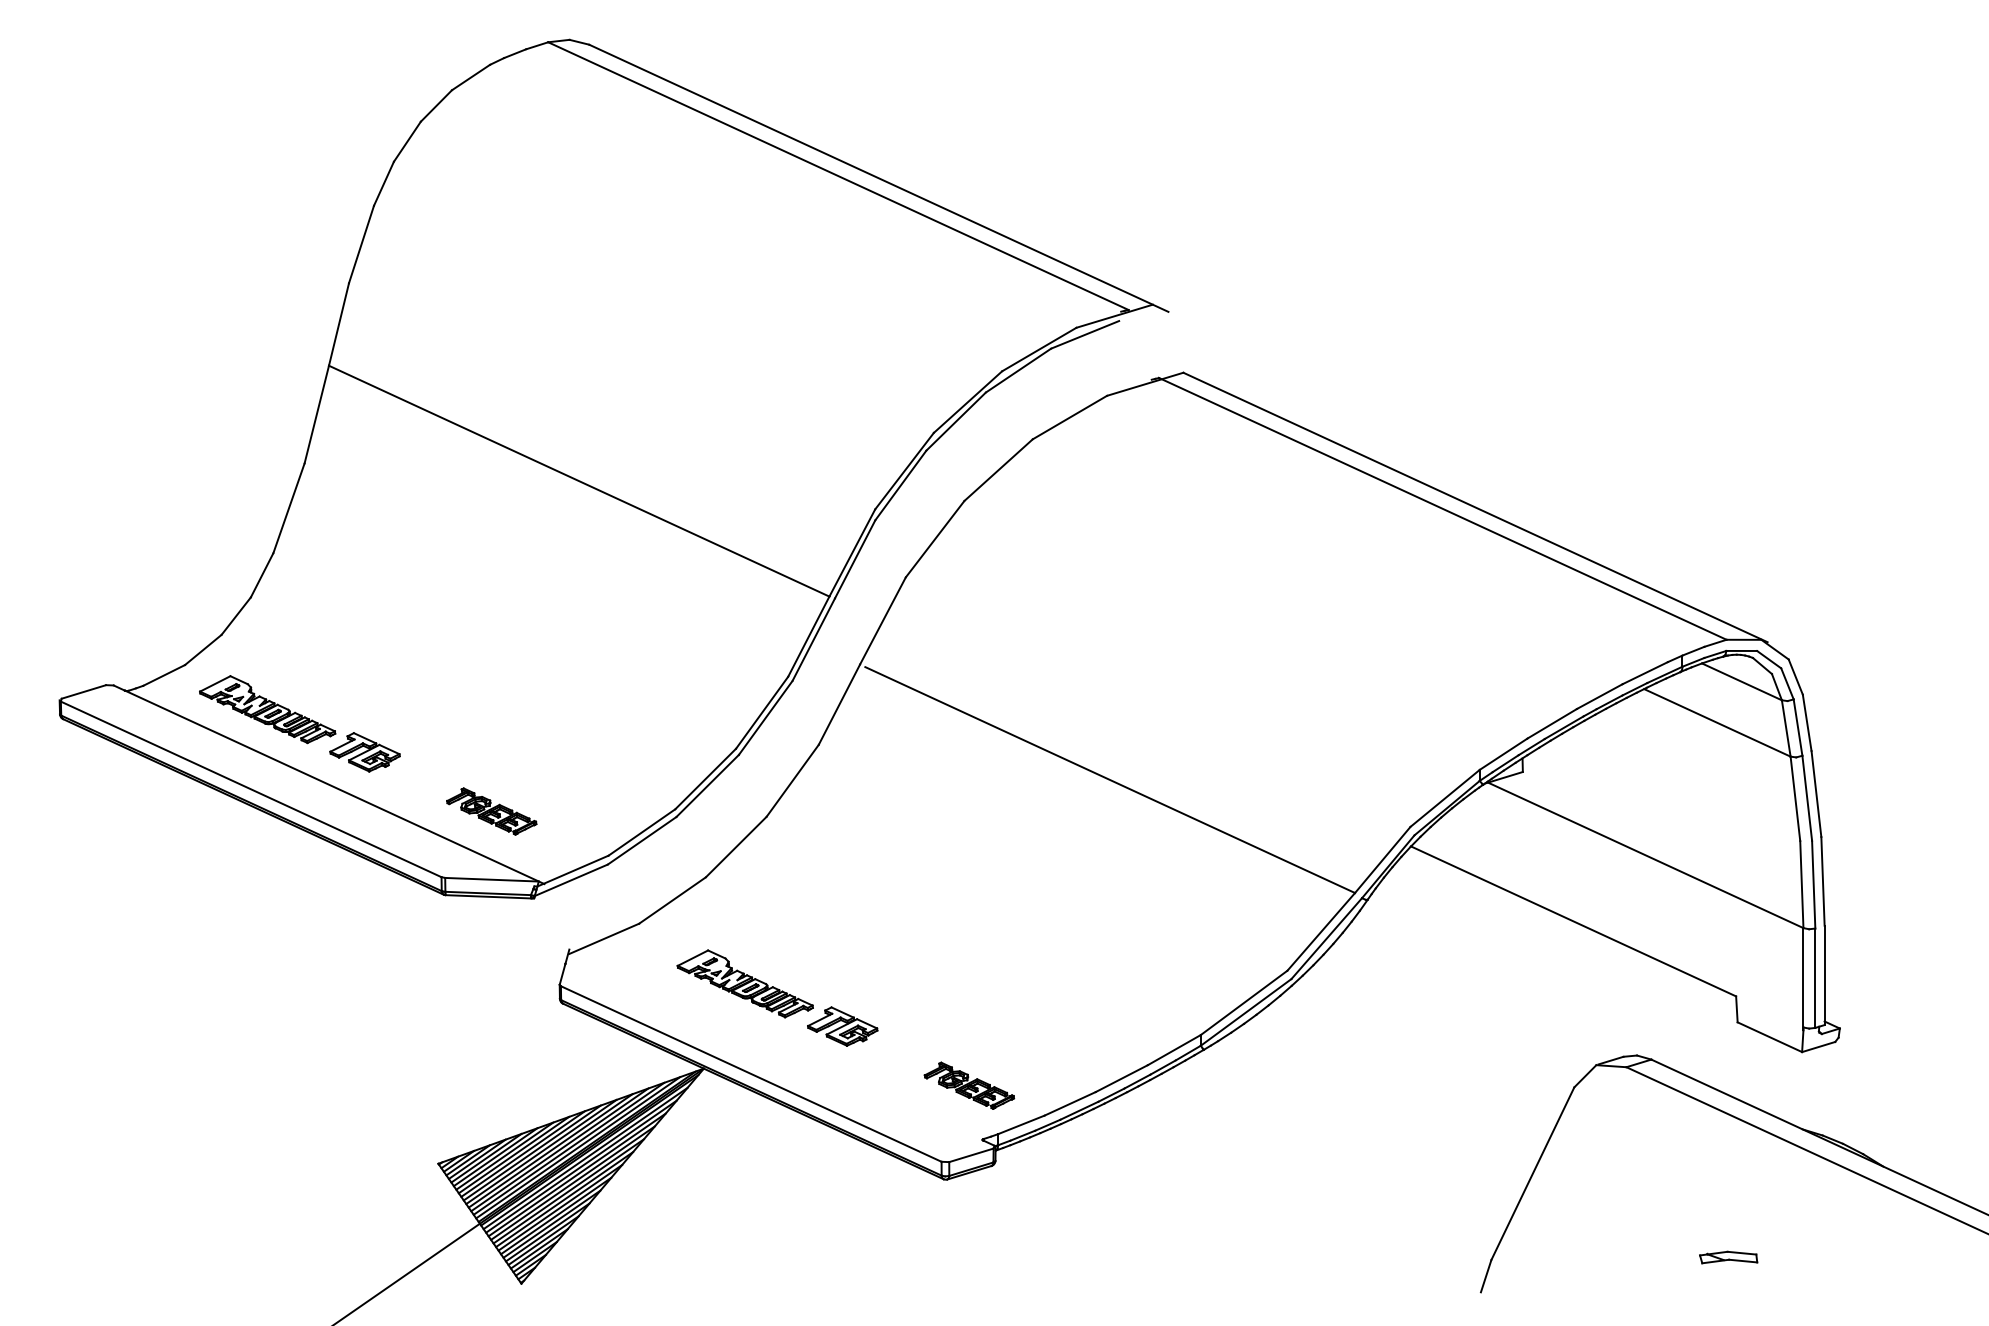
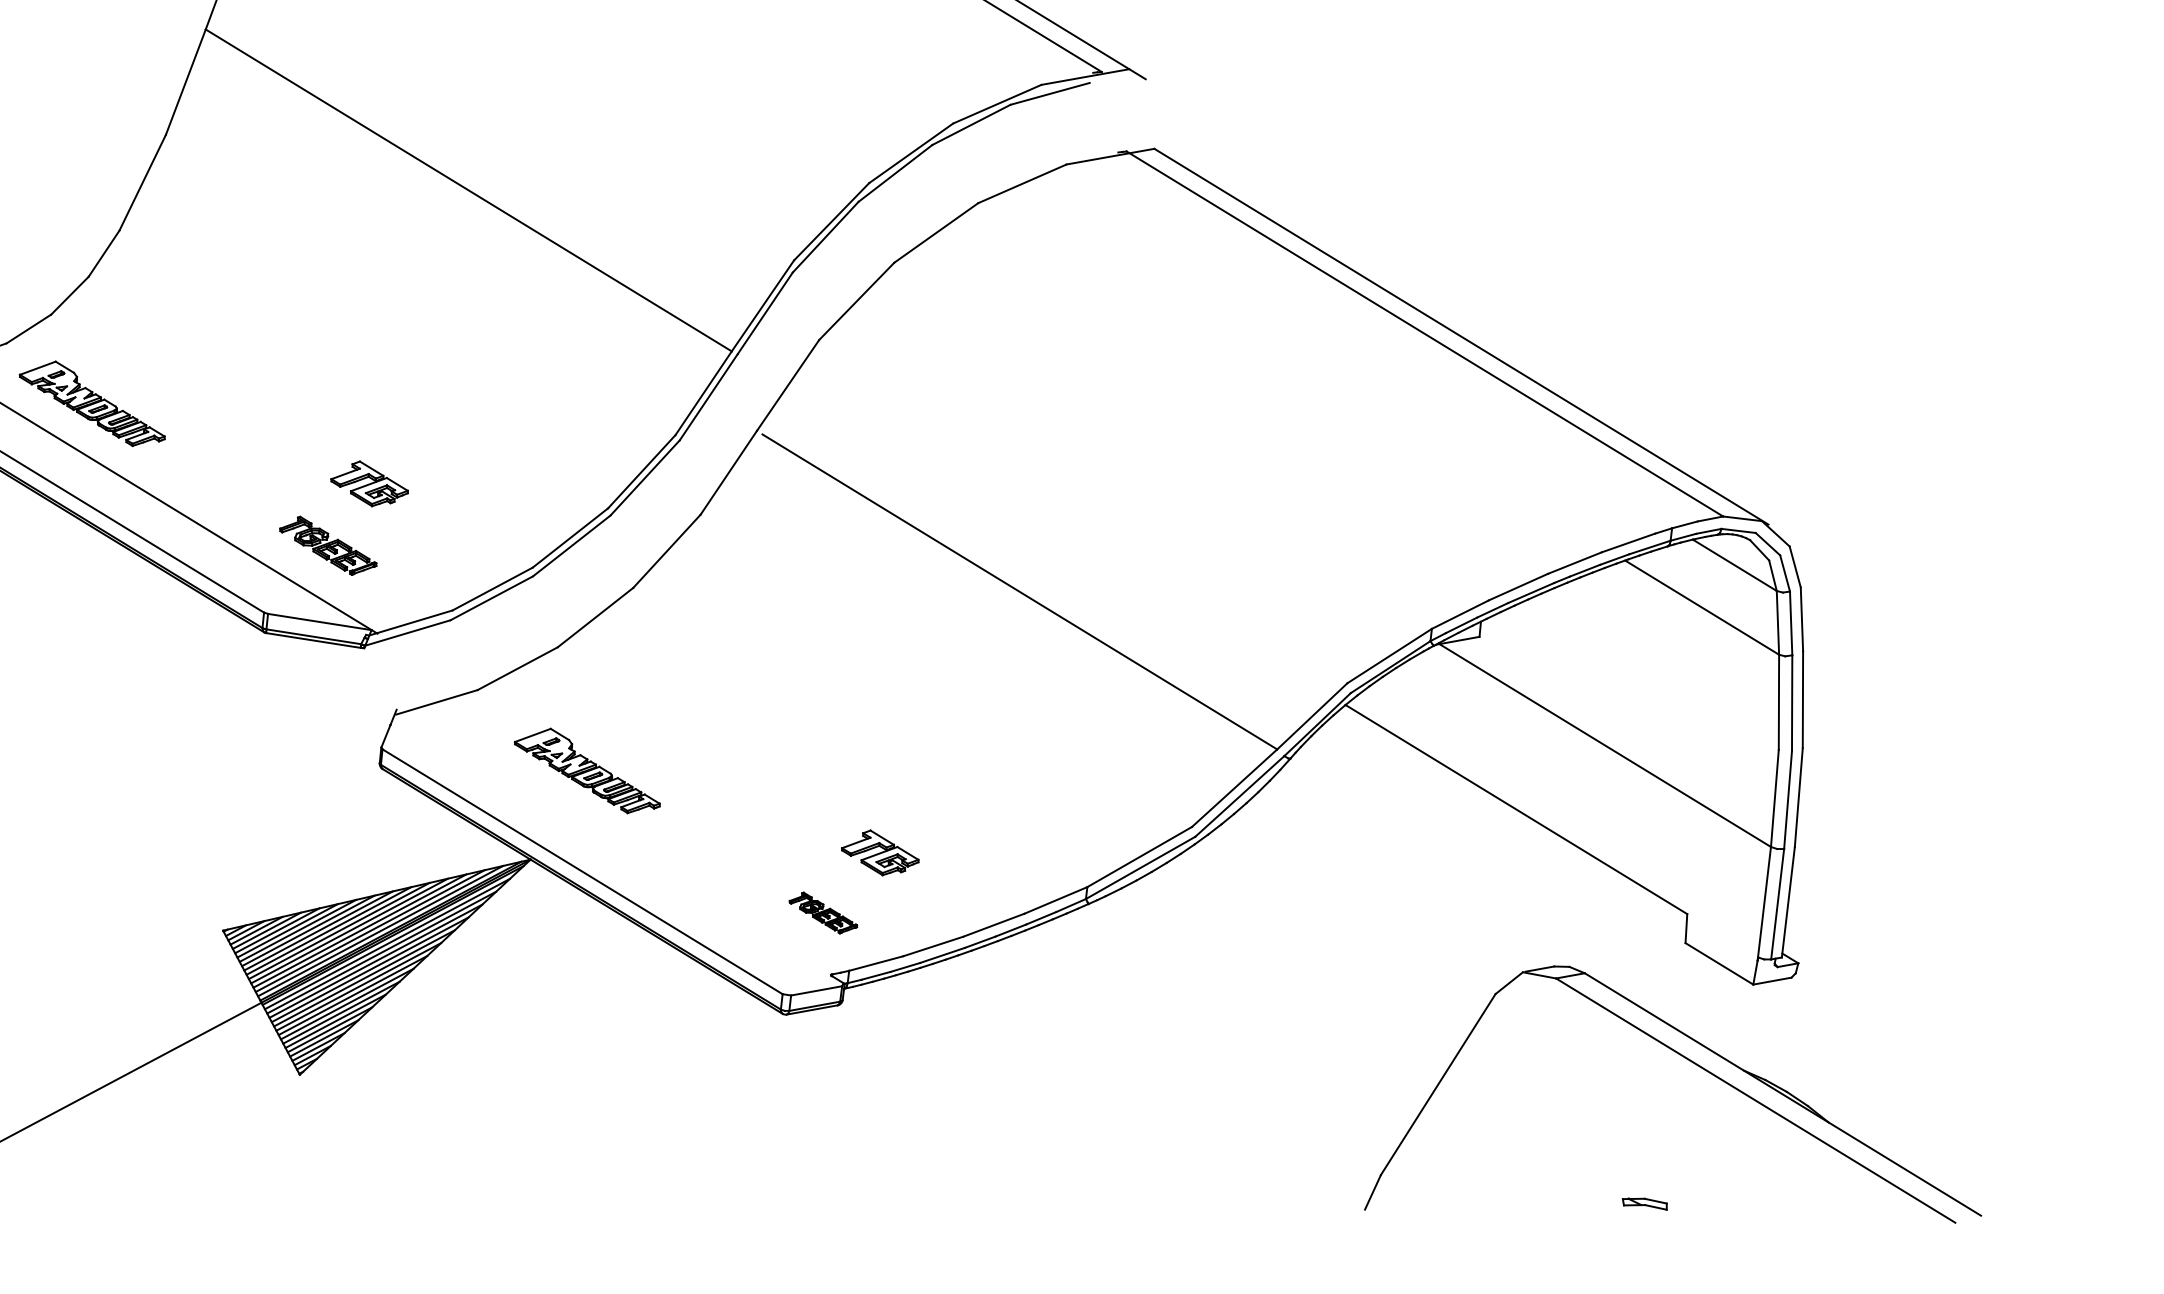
part: (364, 752) -> (369, 484), moved
part: (842, 1026) -> (880, 853), moved
part: (969, 1085) -> (823, 913), size x0.7
part: (1728, 1257) -> (1644, 1203), size x0.7

